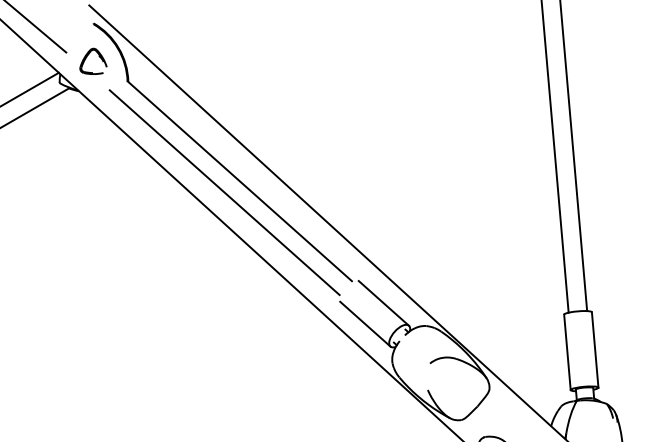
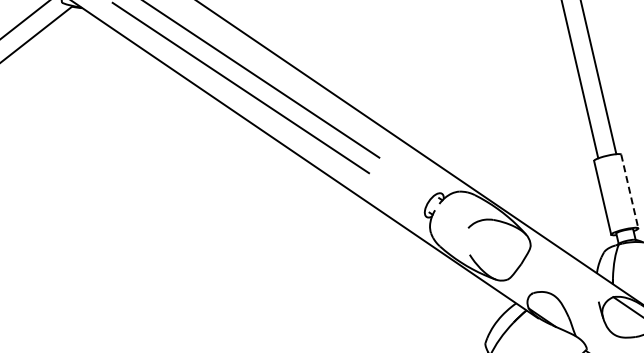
line: (383, 303) -> (413, 175), removed
line: (365, 323) -> (398, 197), removed
line: (595, 349) -> (630, 191), solid -> dashed

